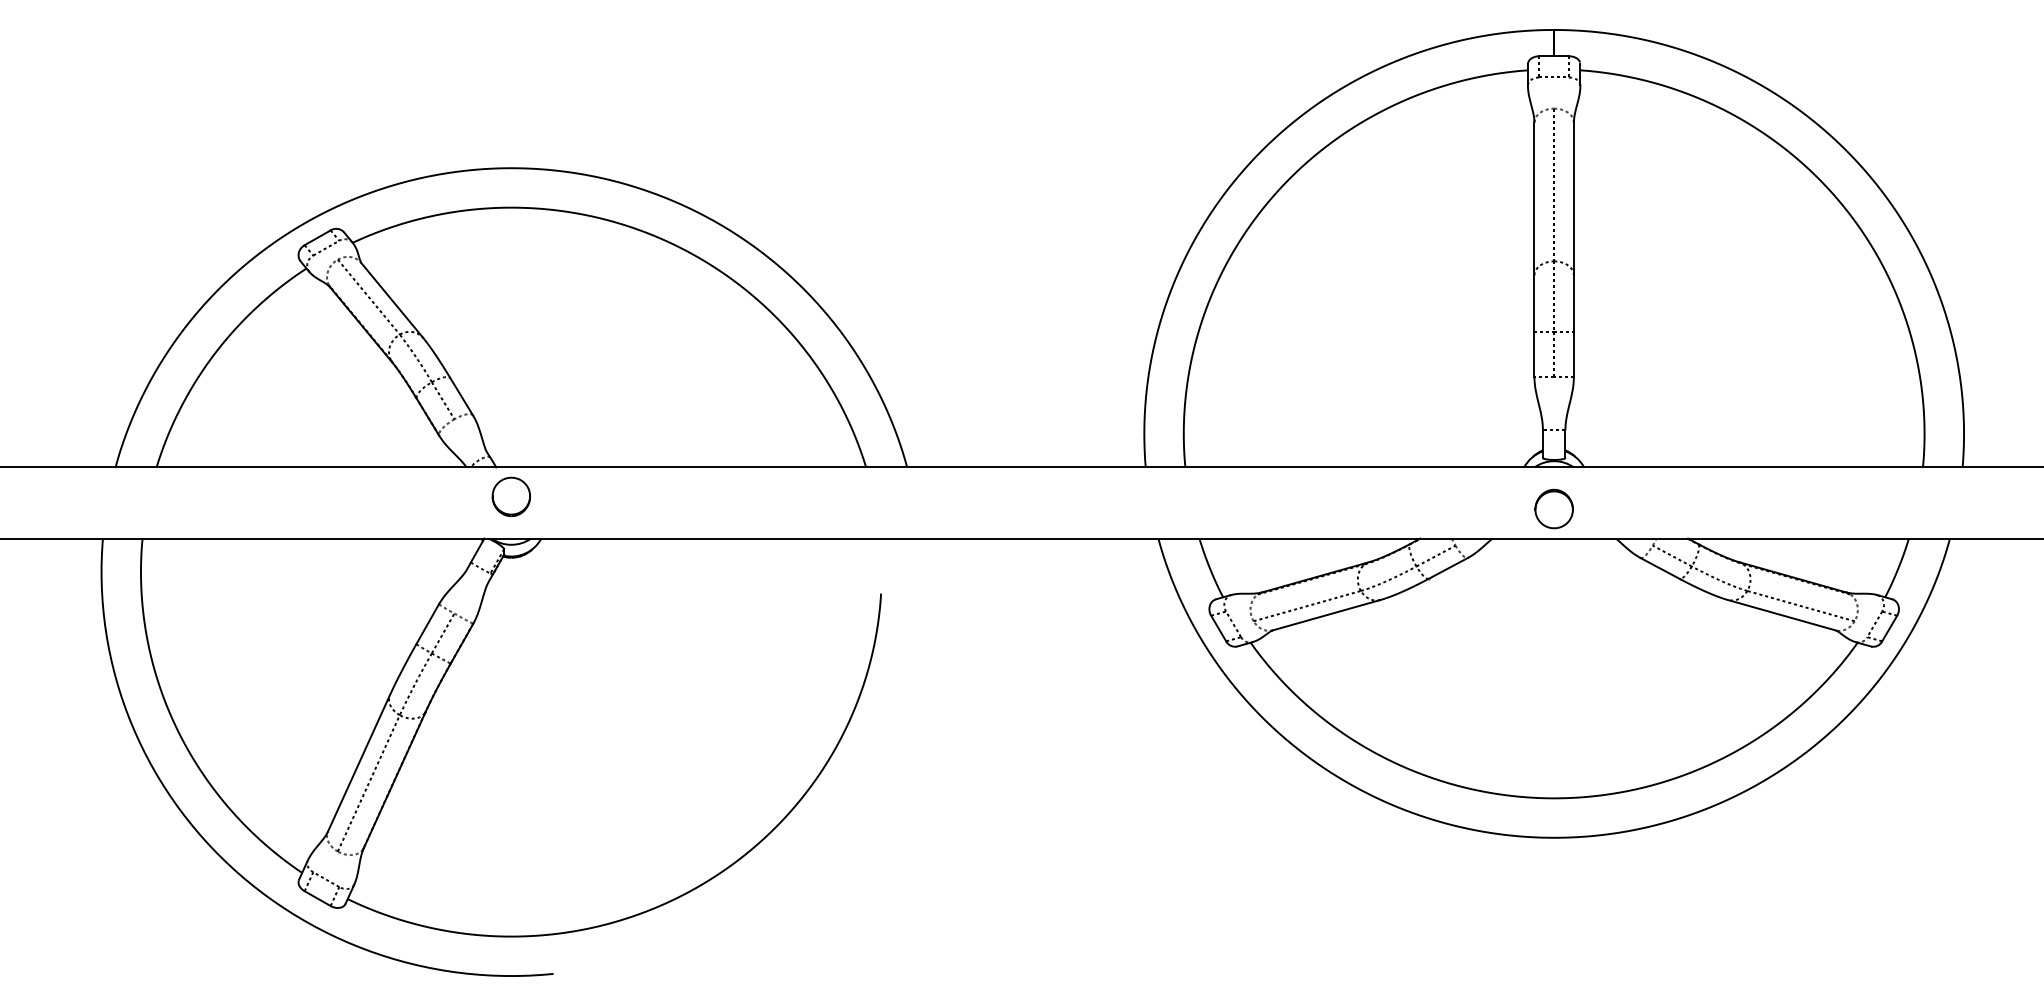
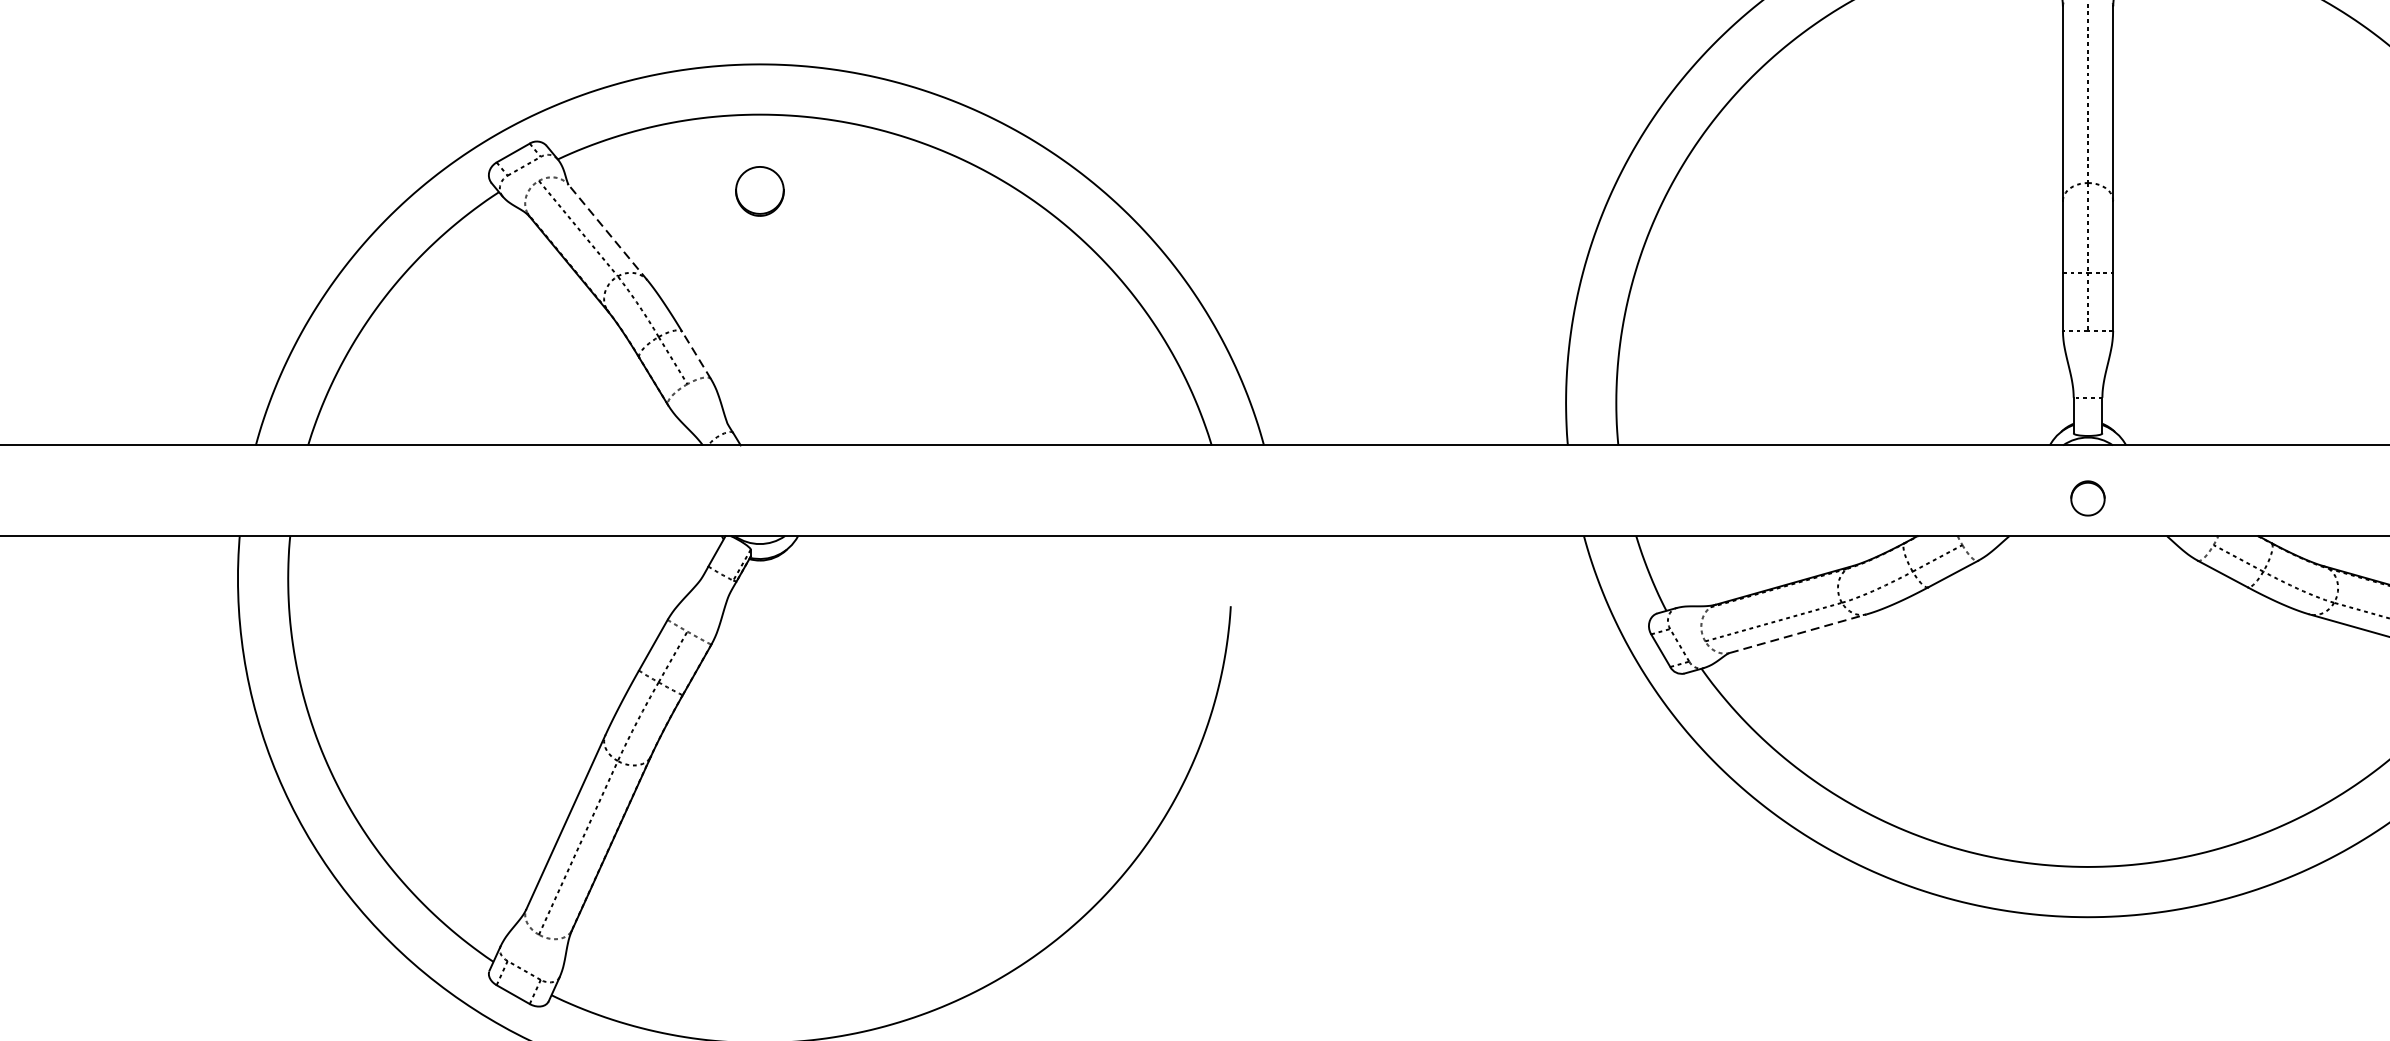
line: (392, 300) -> (608, 232), solid -> dashed
line: (461, 396) -> (696, 355), solid -> dashed
part: (510, 496) -> (758, 190), moved
part: (1553, 508) -> (2087, 497), size x0.7
line: (1326, 615) -> (1798, 634), solid -> dashed

